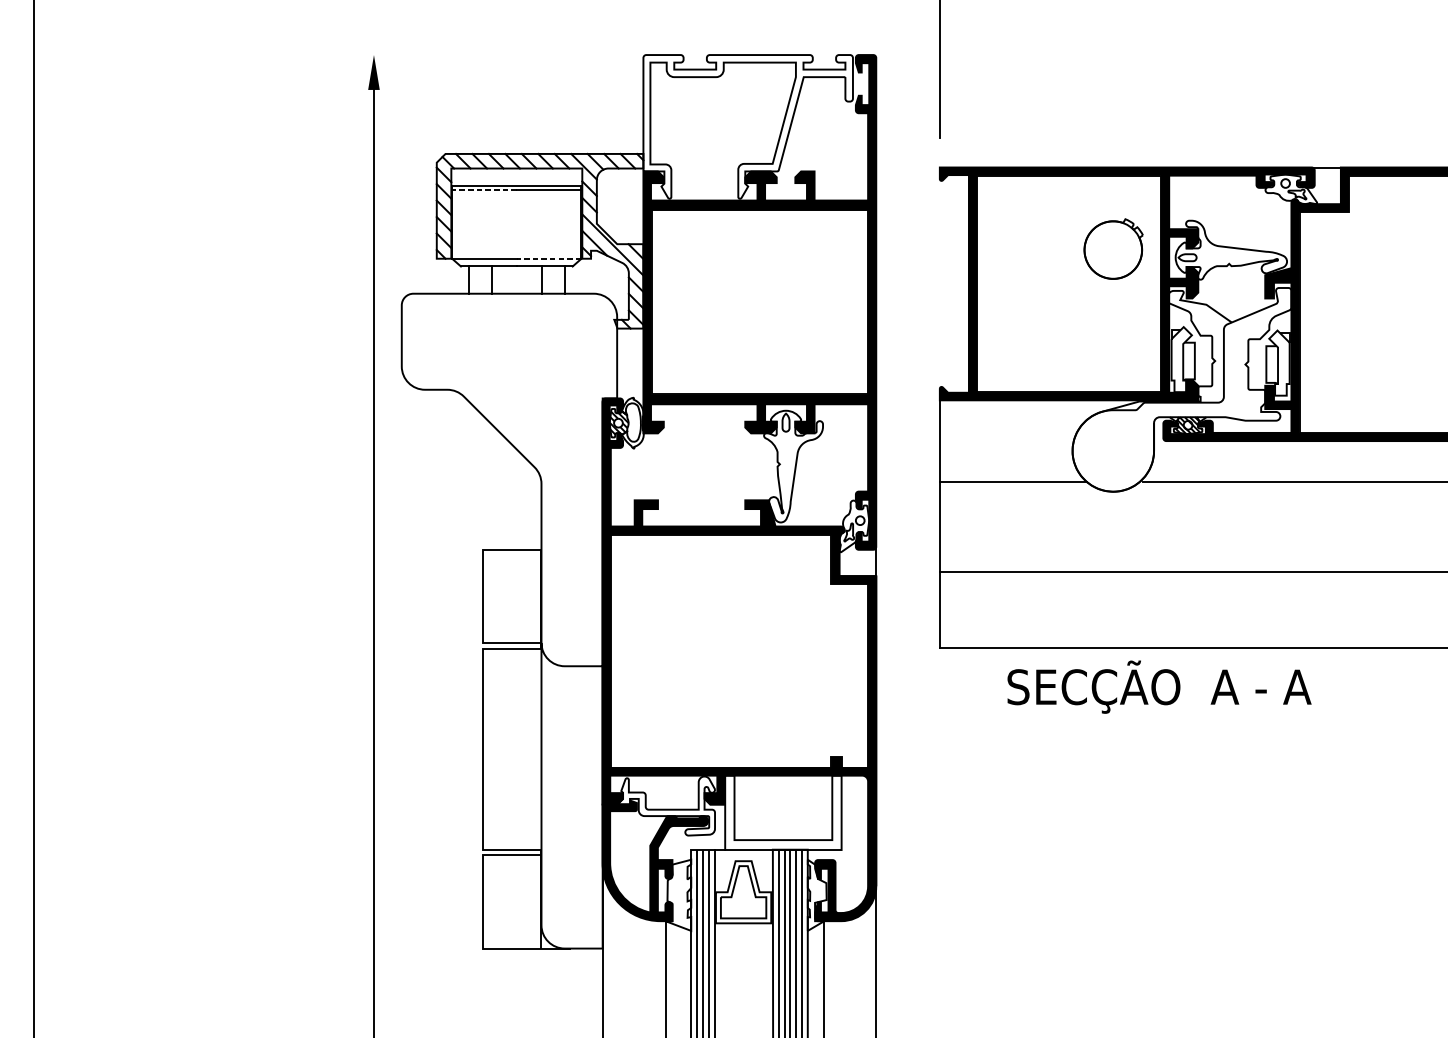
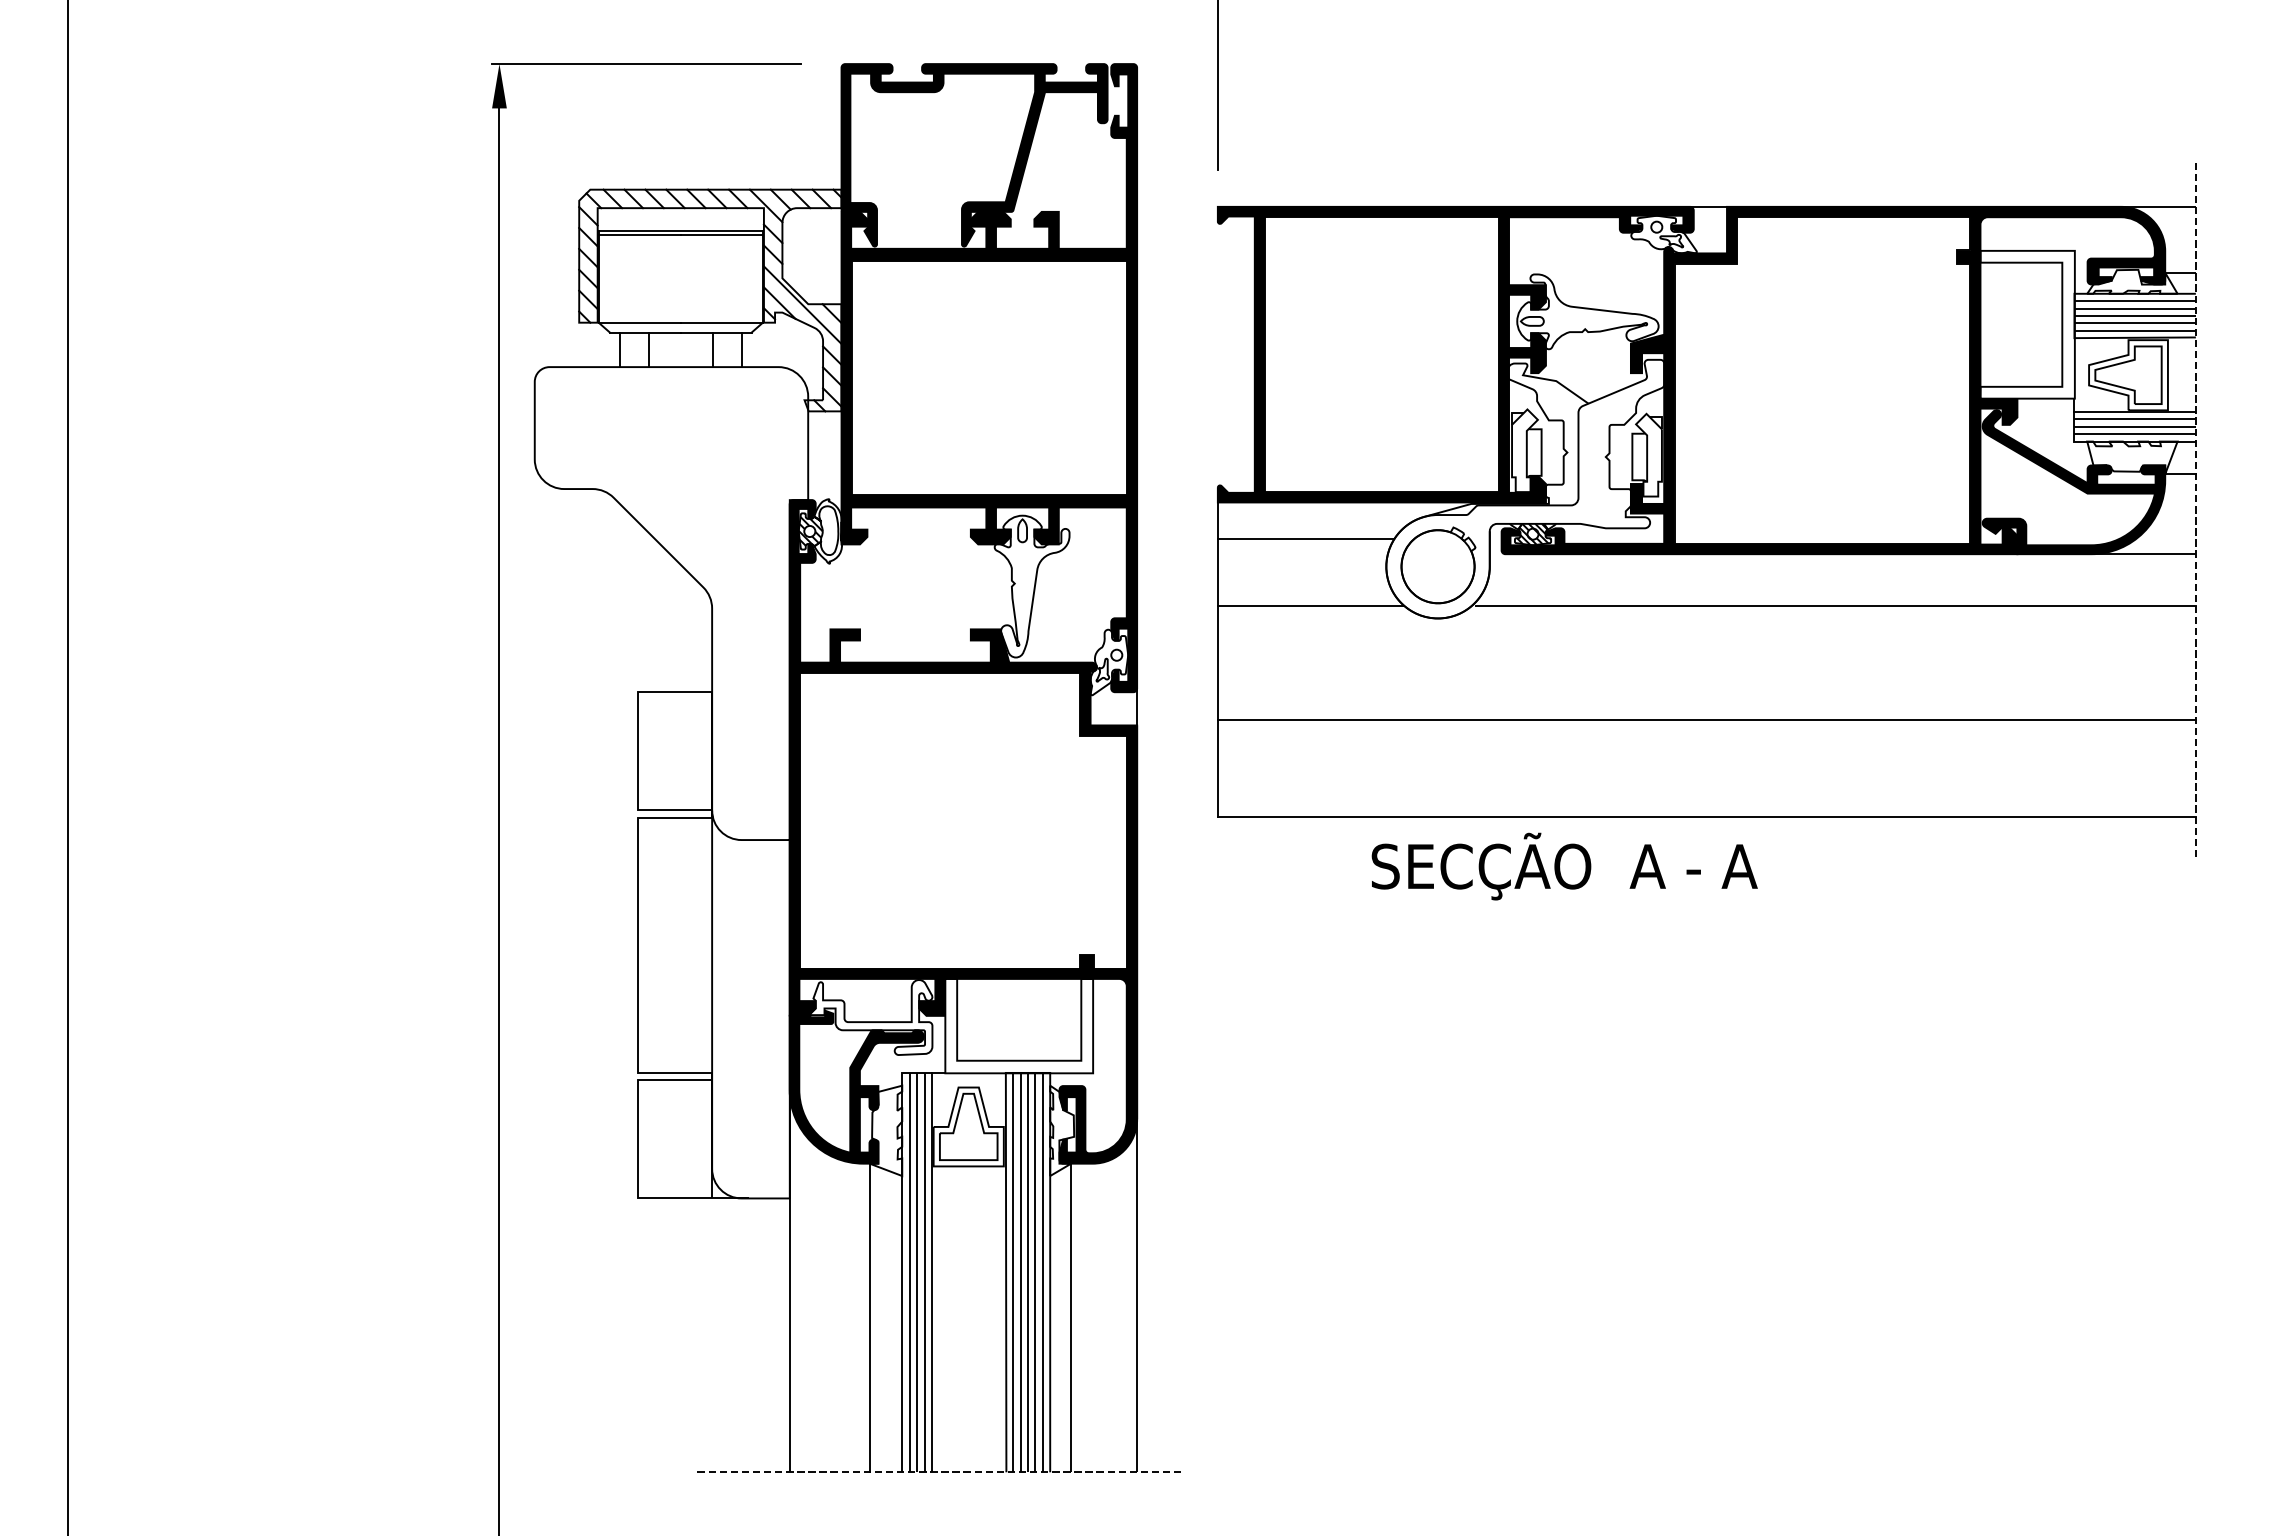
line: (489, 55) -> (646, 64), added
fill: (748, 127) -> (974, 155), added
line: (484, 190) -> (639, 235), dashed -> solid
part: (1113, 249) -> (1438, 565), moved
line: (548, 258) -> (721, 322), dashed -> solid
line: (1008, 429) -> (1305, 539), added
text: (1159, 687) -> (1564, 866), moved

